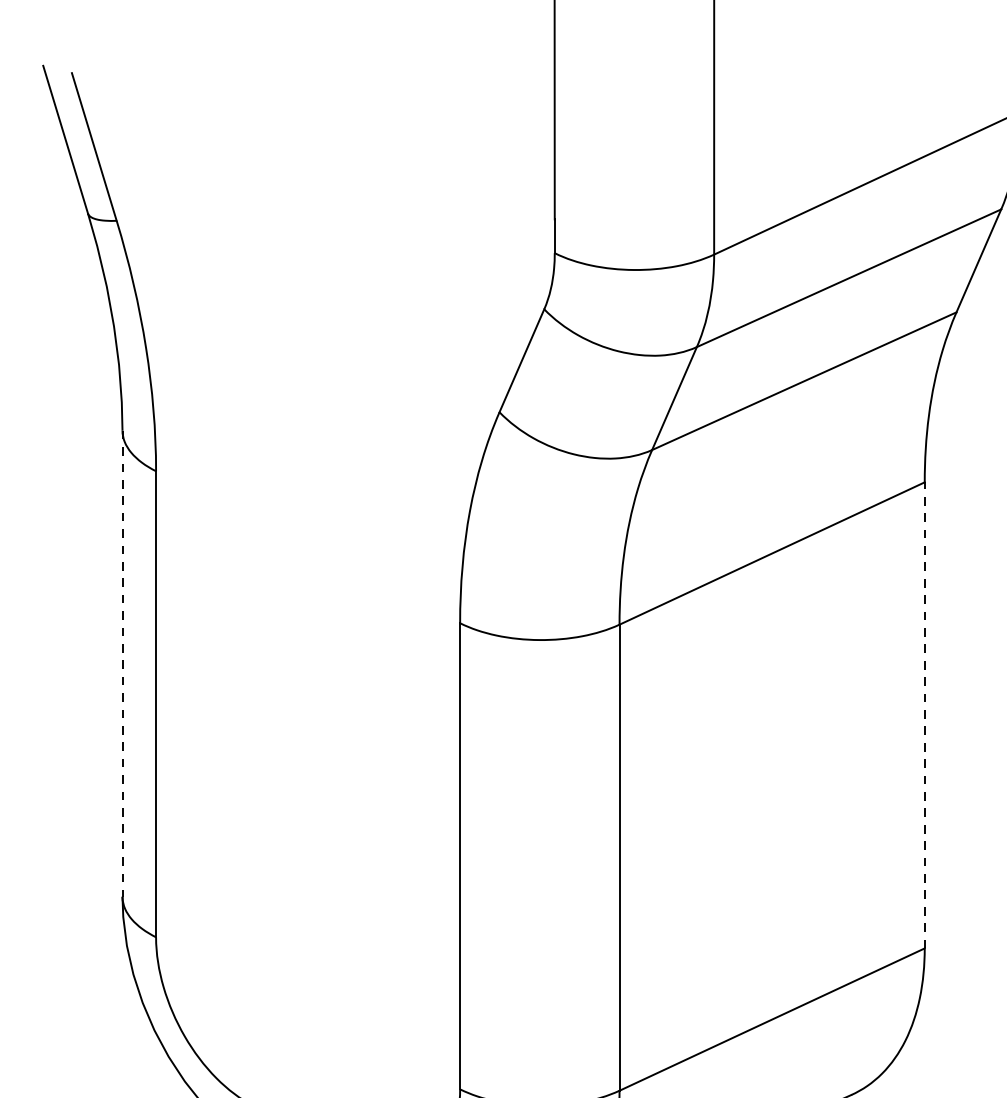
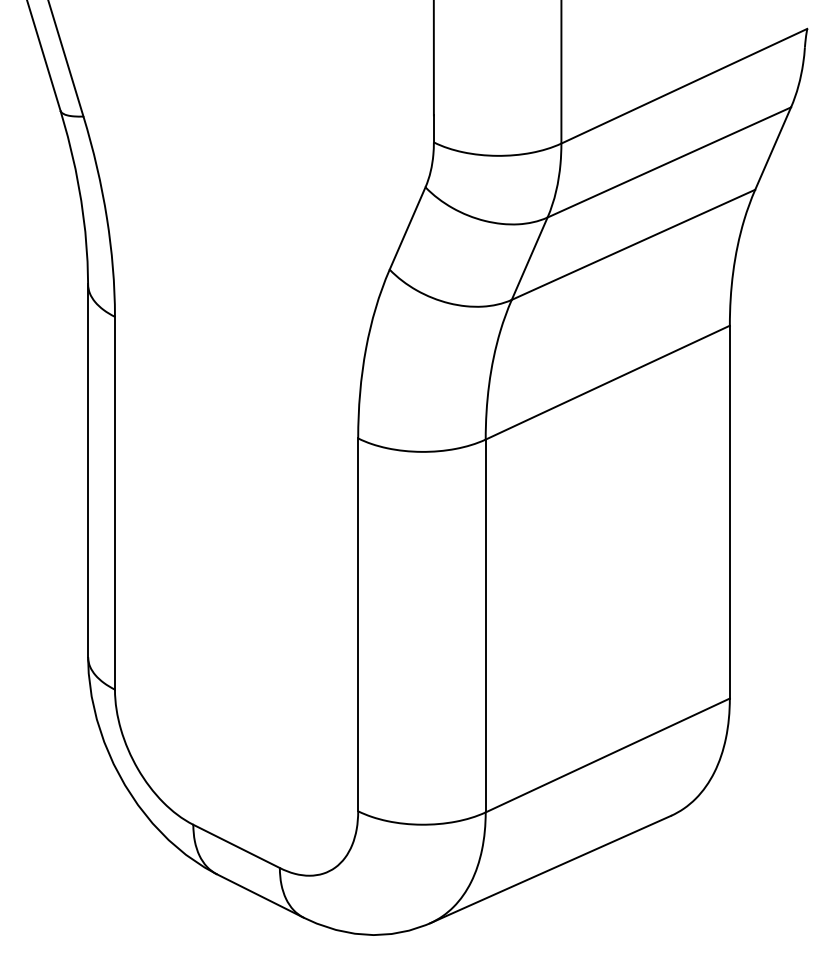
line: (122, 664) -> (88, 471), dashed -> solid
line: (924, 714) -> (729, 511), dashed -> solid

